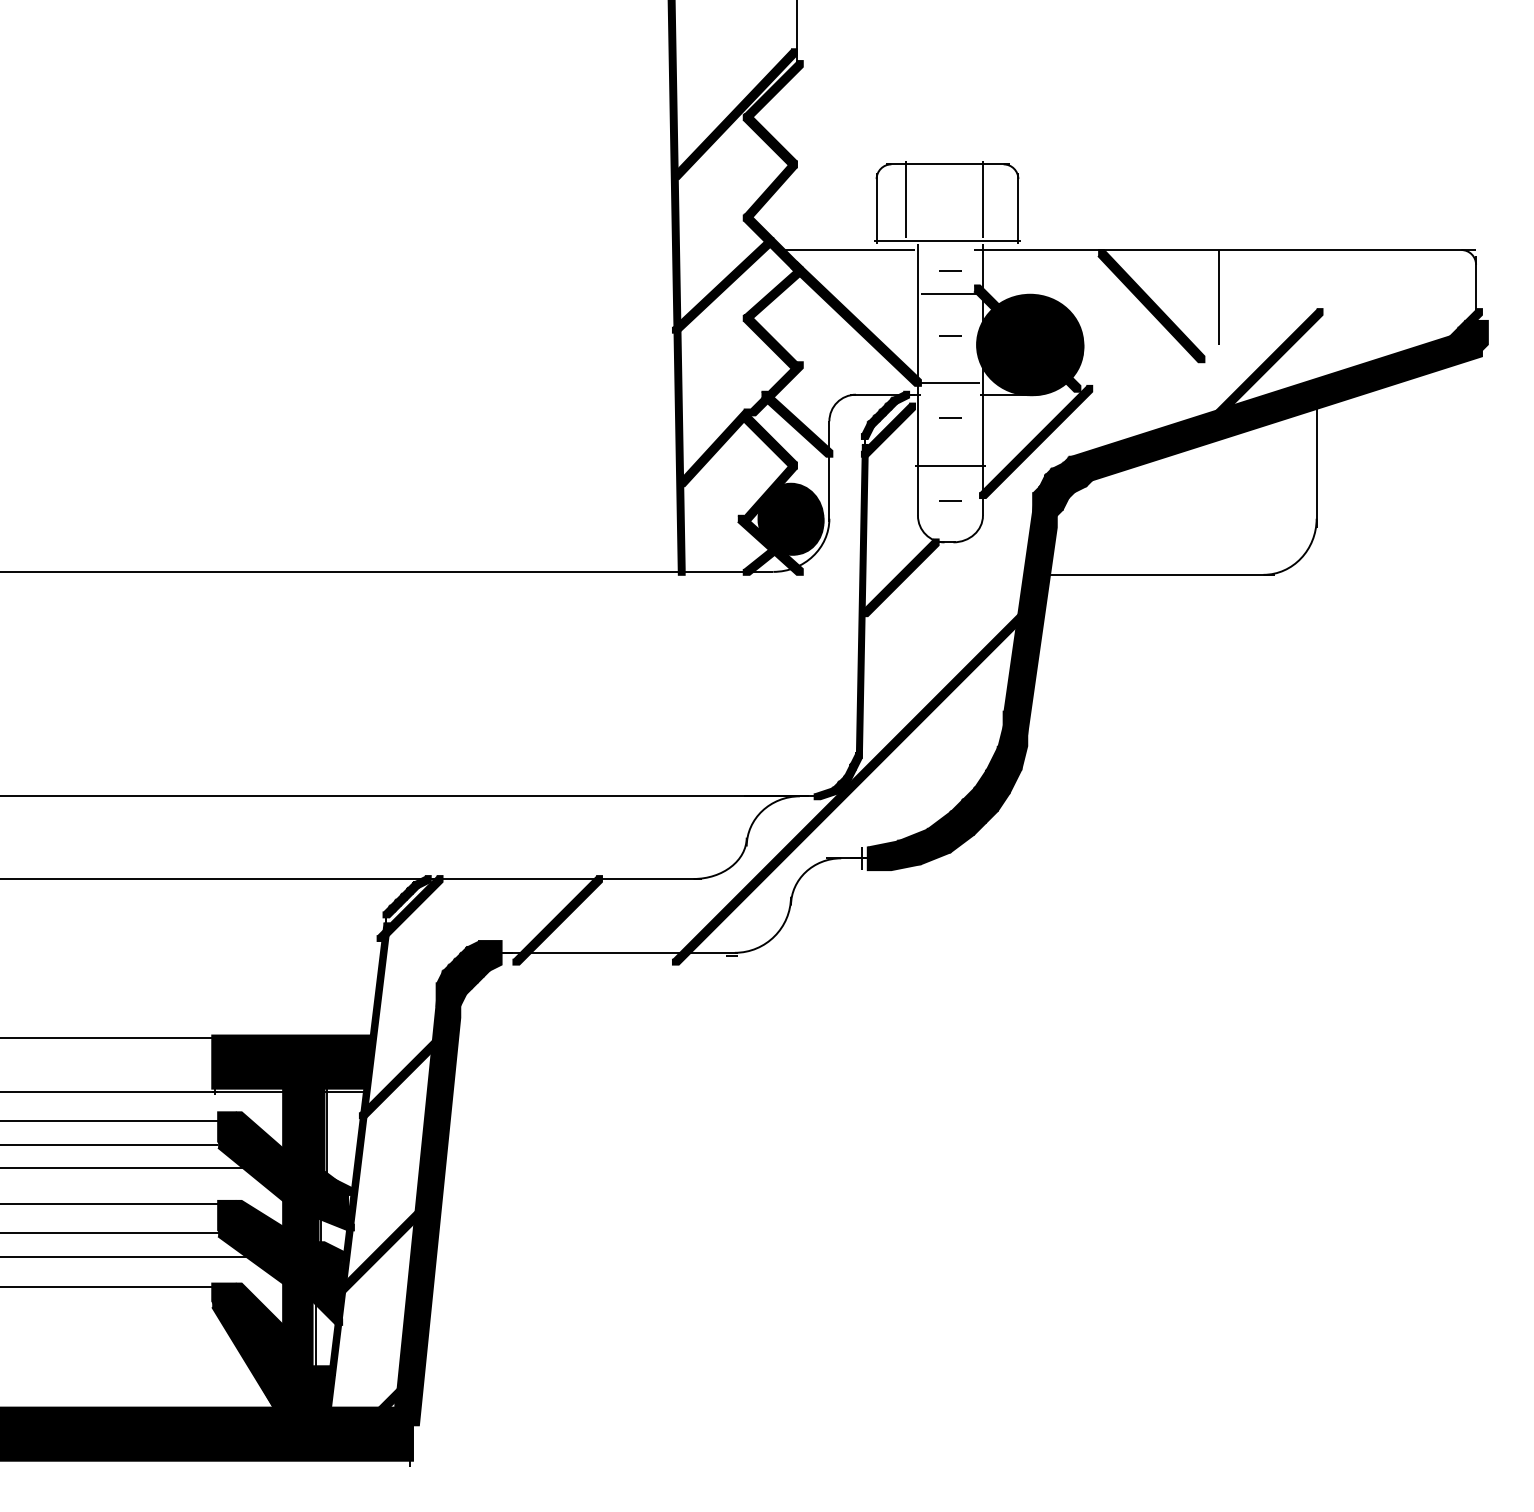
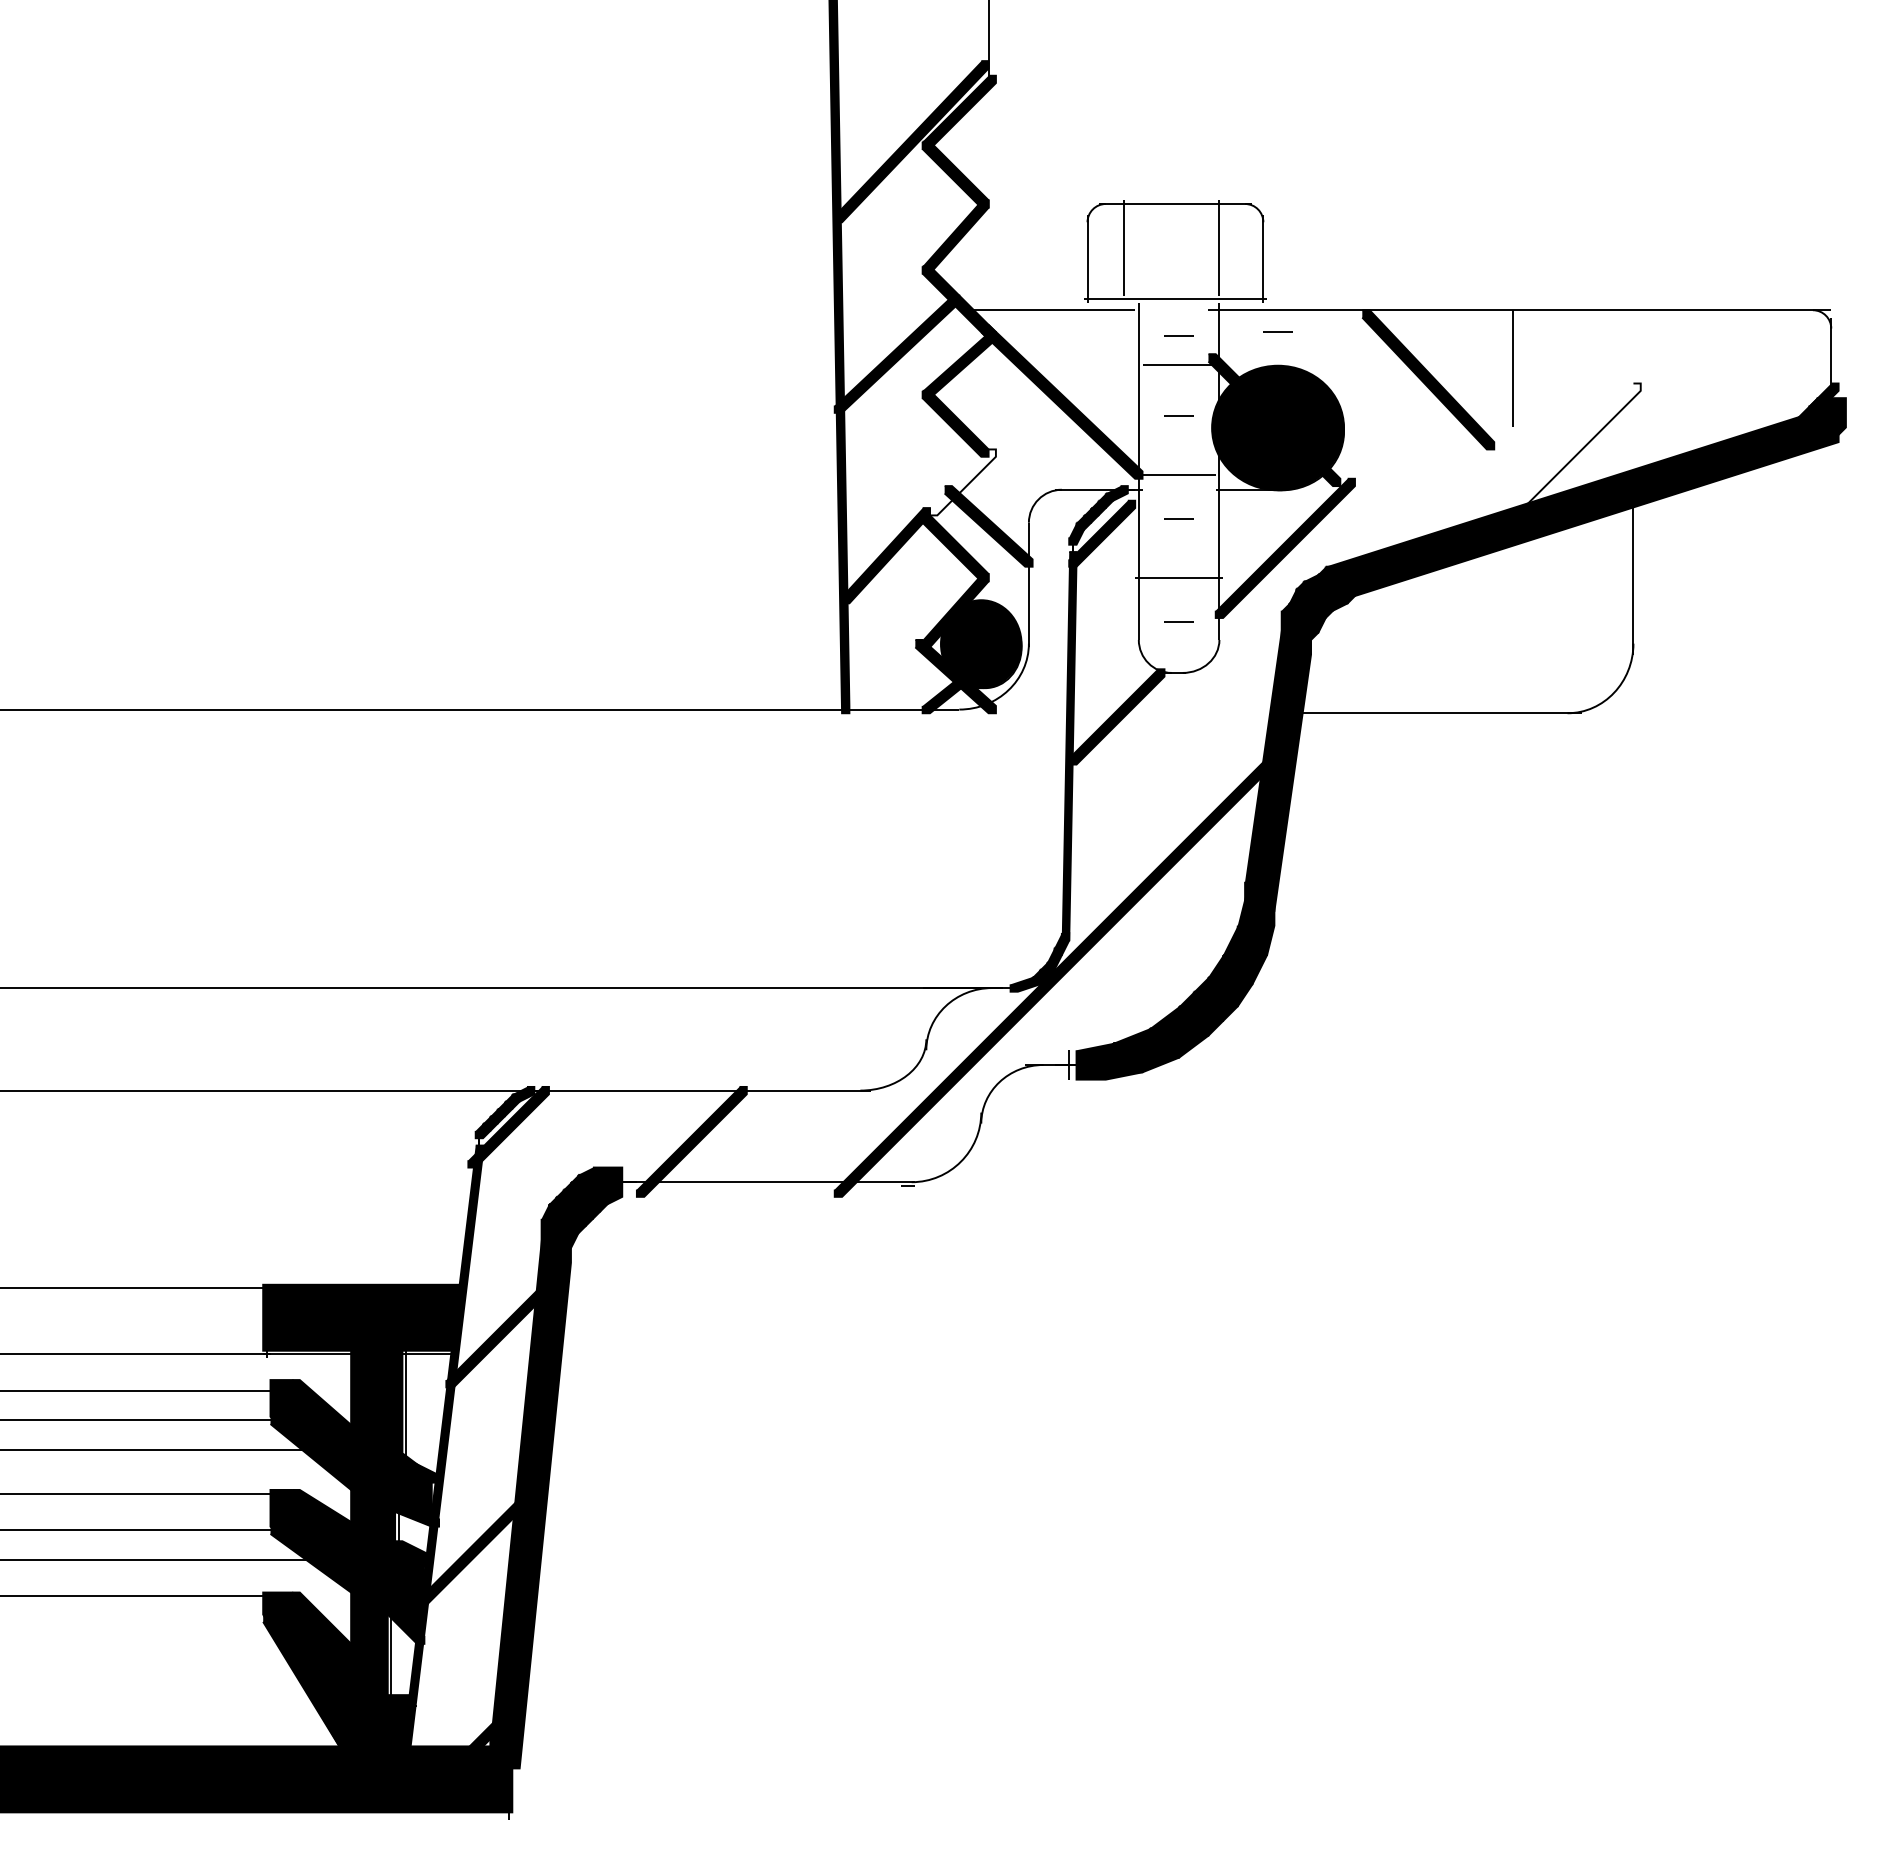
line: (1029, 267) -> (1277, 331), added
fill: (1254, 376) -> (1556, 467), removed
fill: (775, 388) -> (962, 482), removed

